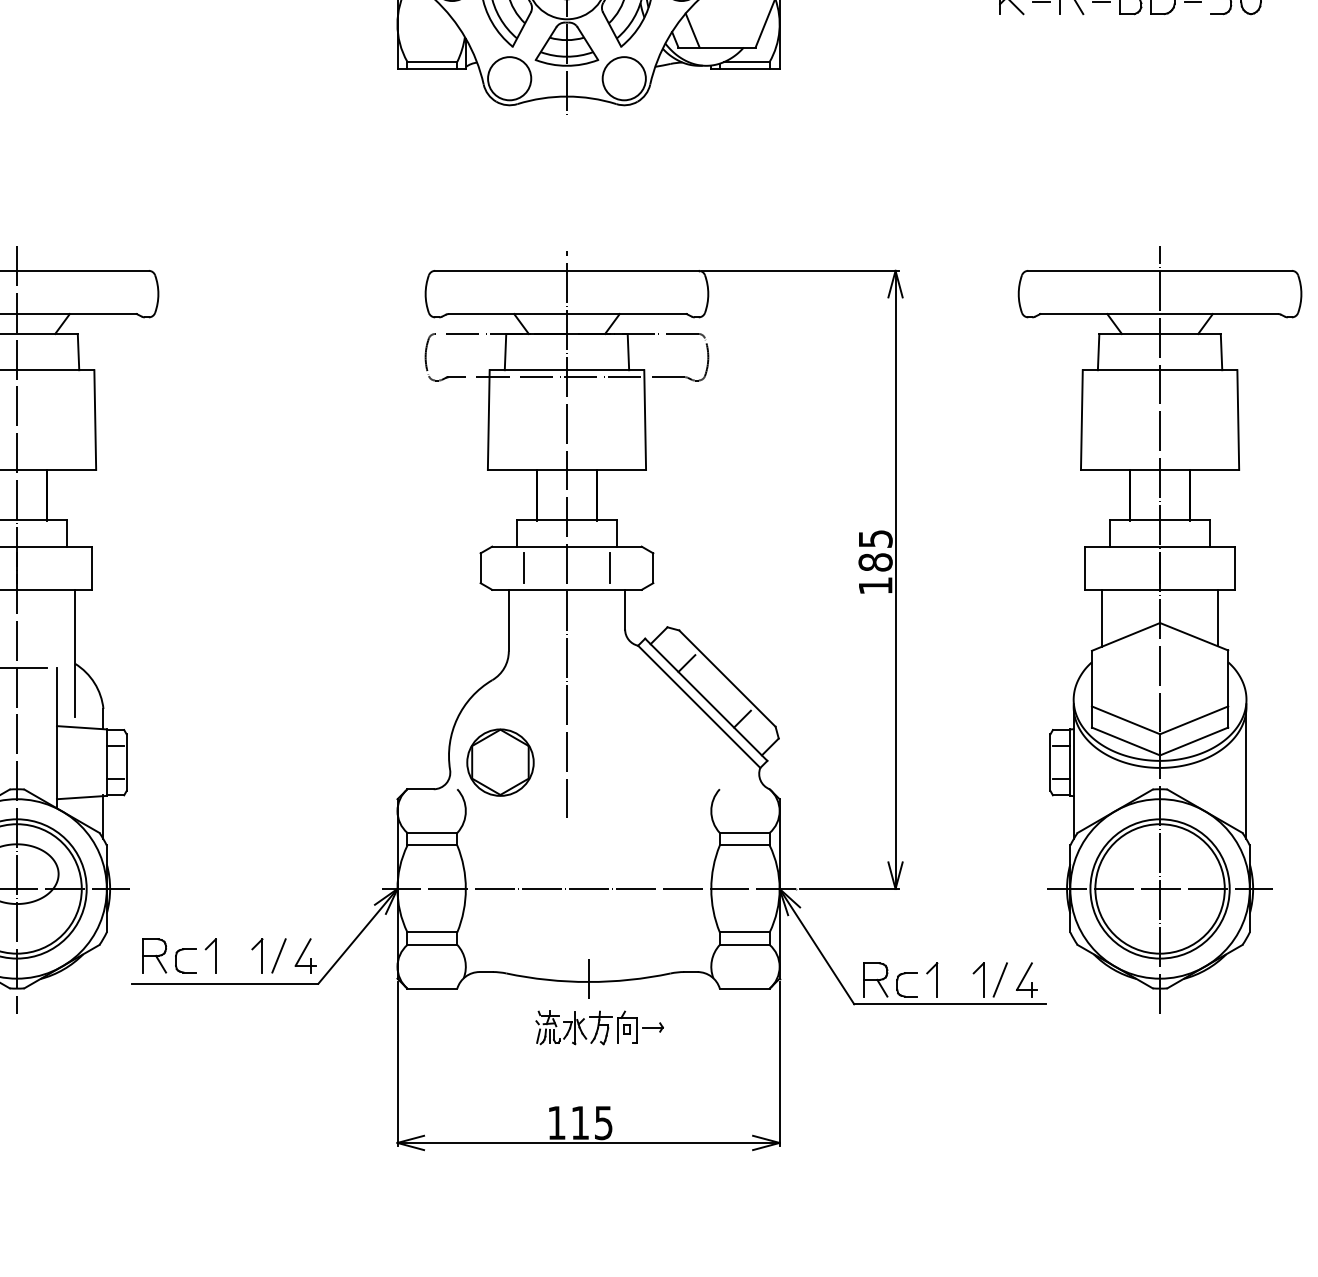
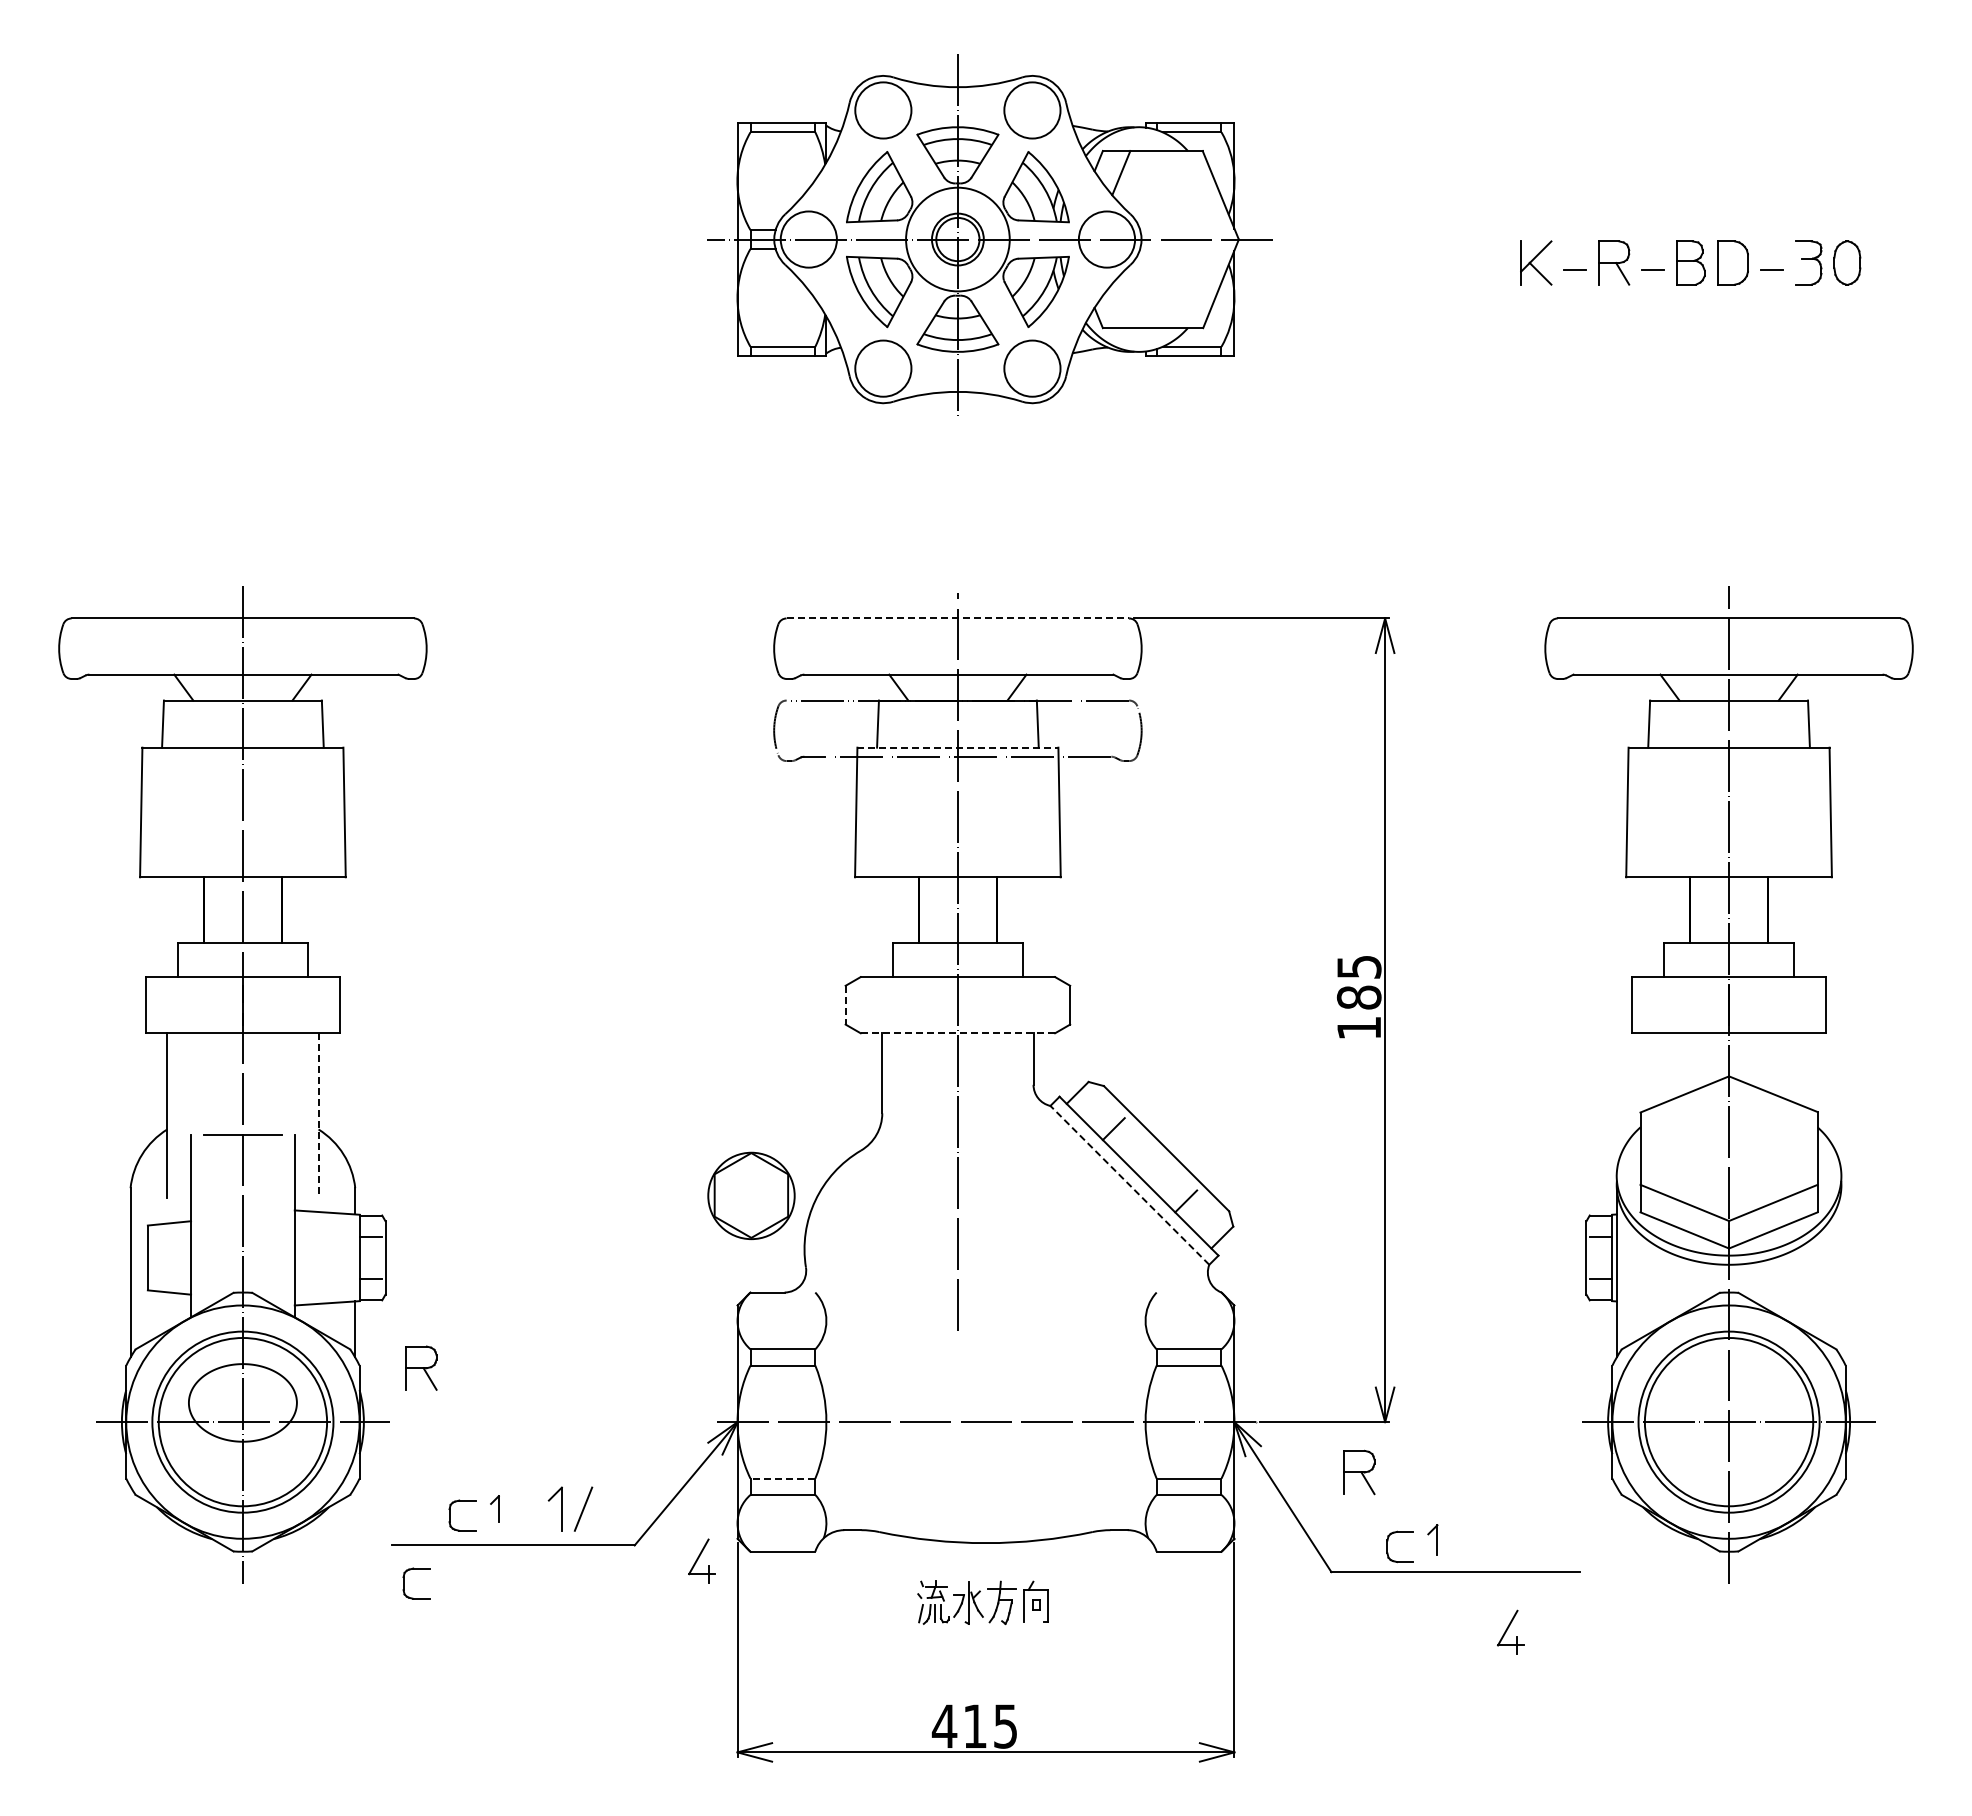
line: (692, 30) -> (1121, 305), removed
line: (567, 270) -> (958, 618), solid -> dashed
line: (567, 370) -> (958, 747), solid -> dashed
line: (523, 567) -> (901, 1004), removed
line: (610, 567) -> (1014, 1004), removed
line: (480, 568) -> (845, 1005), solid -> dashed
line: (567, 590) -> (958, 1033), solid -> dashed
line: (1218, 617) -> (1804, 1069), removed
line: (1101, 618) -> (1653, 1070), removed
line: (75, 653) -> (318, 1115), solid -> dashed
line: (698, 706) -> (1129, 1185), solid -> dashed
part: (500, 762) -> (751, 1195), moved
line: (1246, 773) -> (1841, 1272), removed
line: (432, 932) -> (782, 1478), solid -> dashed
part: (154, 955) -> (421, 1367), moved
part: (210, 955) -> (494, 1508), size x0.6
part: (305, 955) -> (701, 1560), moved
line: (588, 976) -> (985, 1535), removed
part: (875, 979) -> (1359, 1472), moved
part: (931, 979) -> (1432, 1539), size x0.7
part: (983, 979) -> (1499, 1539), removed
line: (1000, 979) -> (1521, 1540), removed
part: (1026, 979) -> (1510, 1631), moved
part: (141, 1013) -> (404, 1583), added
part: (652, 1026) -> (1069, 1601), removed
text: (556, 1122) -> (944, 1725), 115 -> 415

